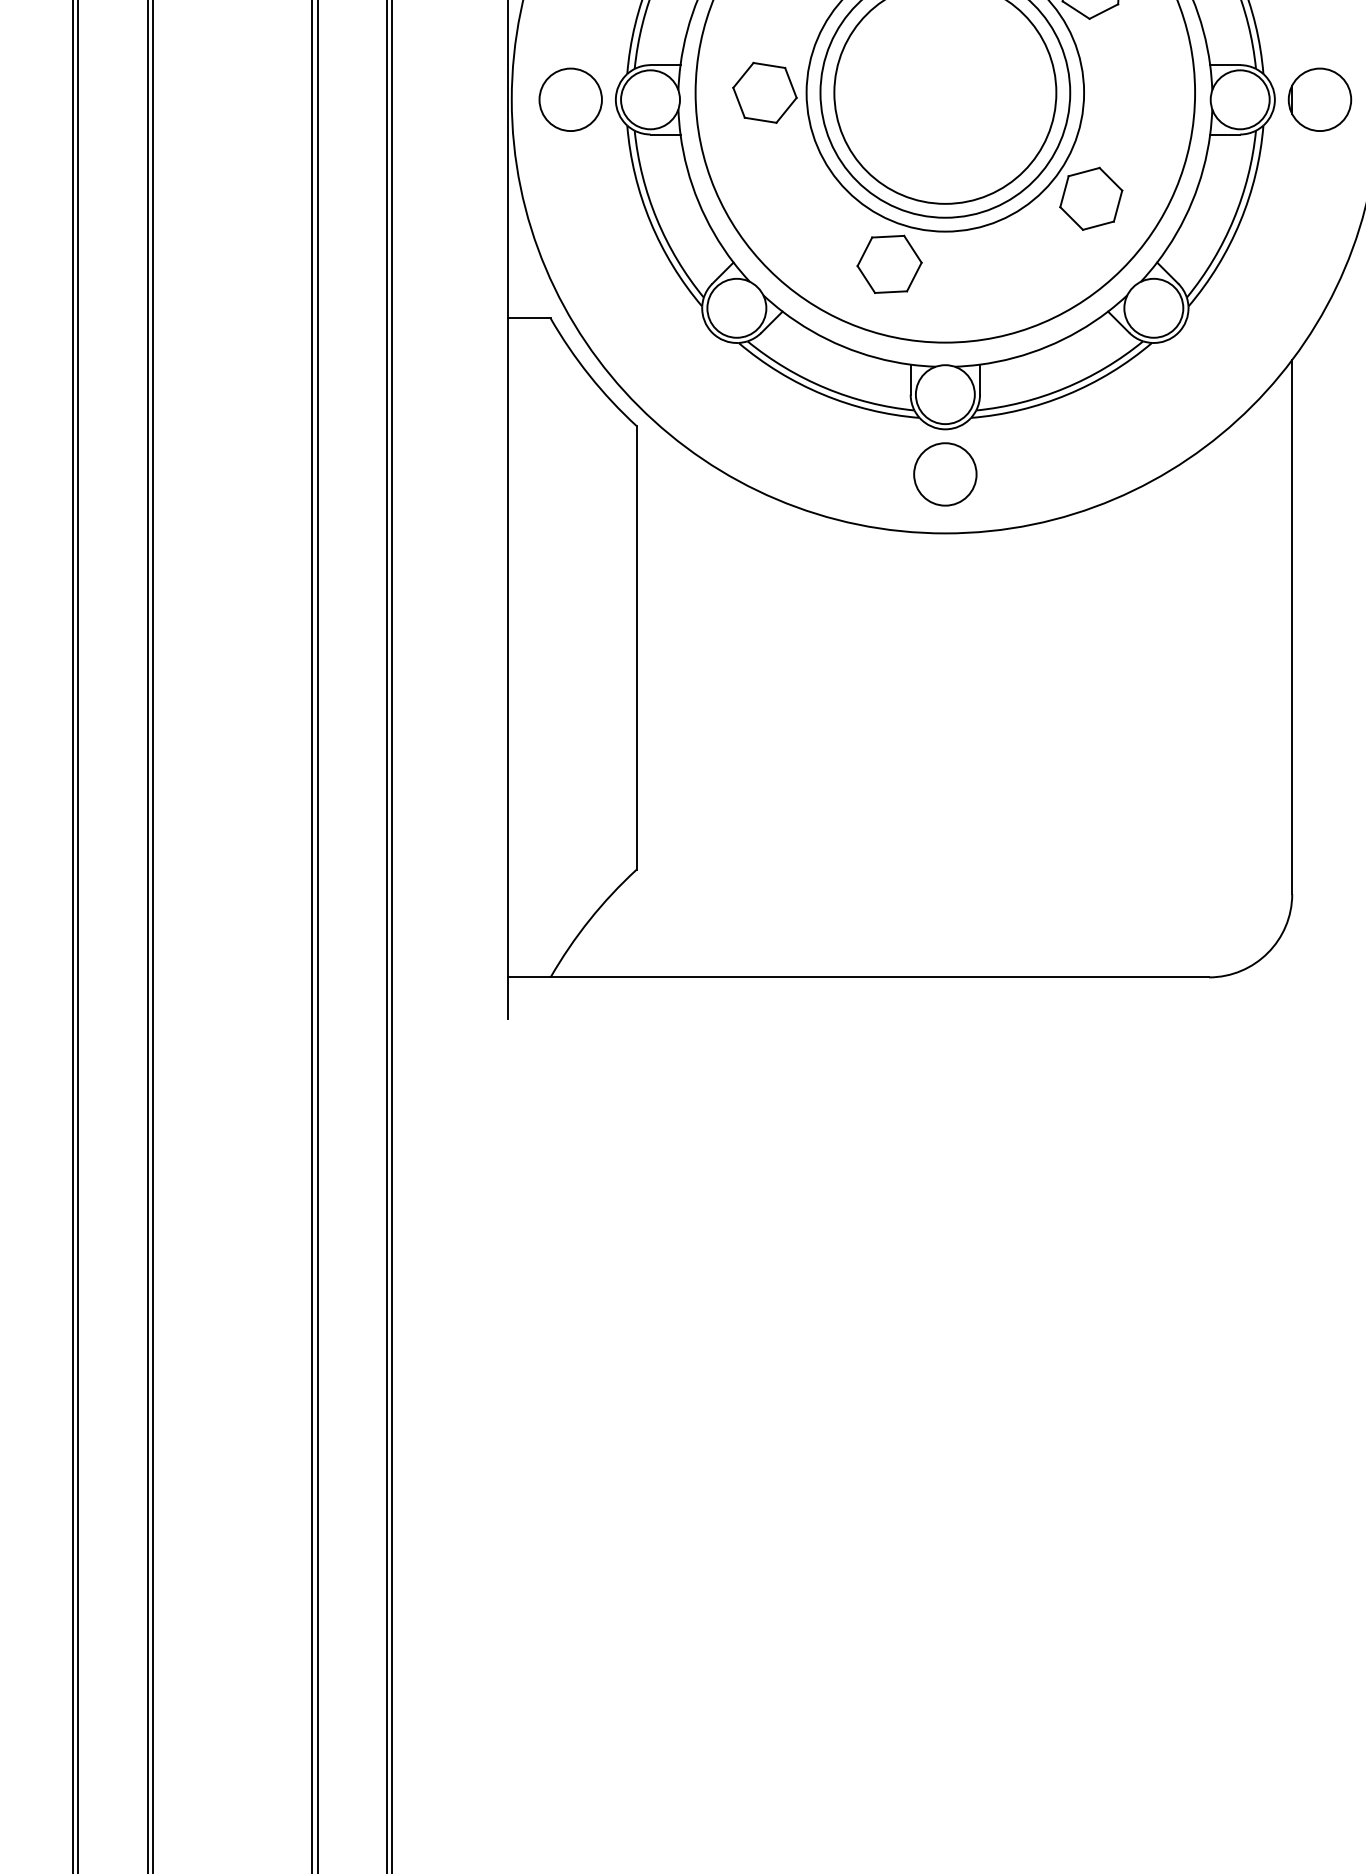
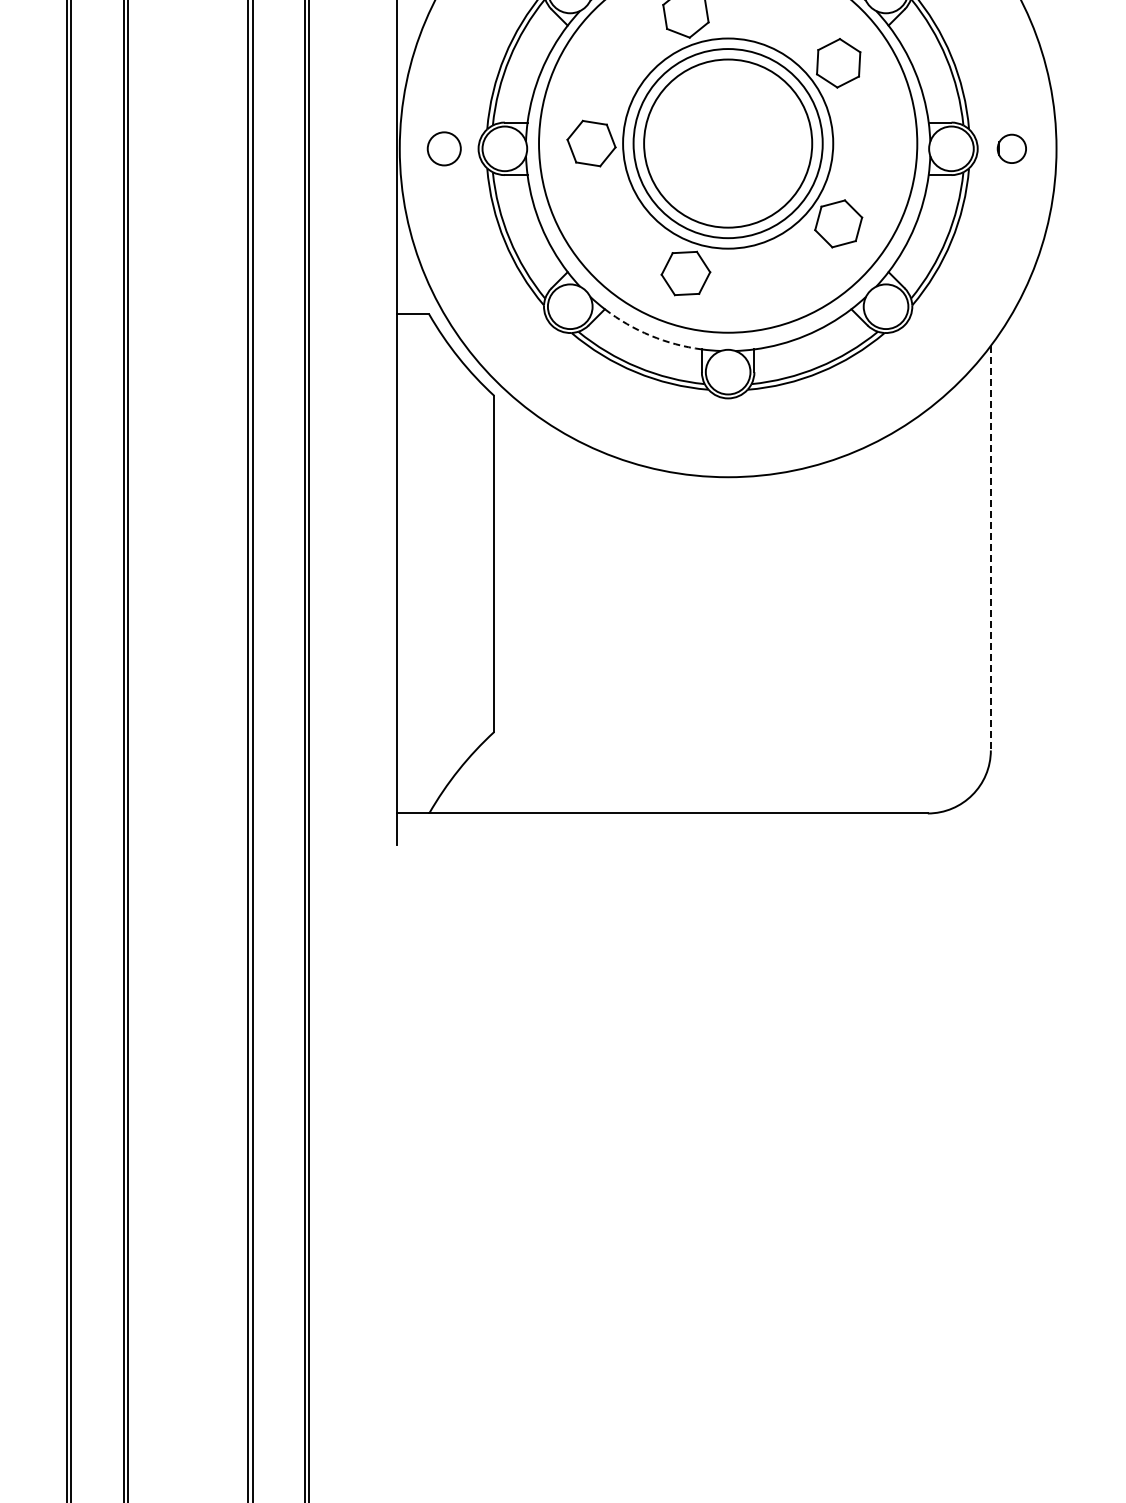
circle: (569, 99) -> (443, 148), size x0.7
circle: (1319, 99) -> (1011, 148), size x0.6
arc: (842, 346) -> (650, 335), solid -> dashed
circle: (944, 474) -> (727, 432), removed
line: (1291, 627) -> (990, 548), solid -> dashed

